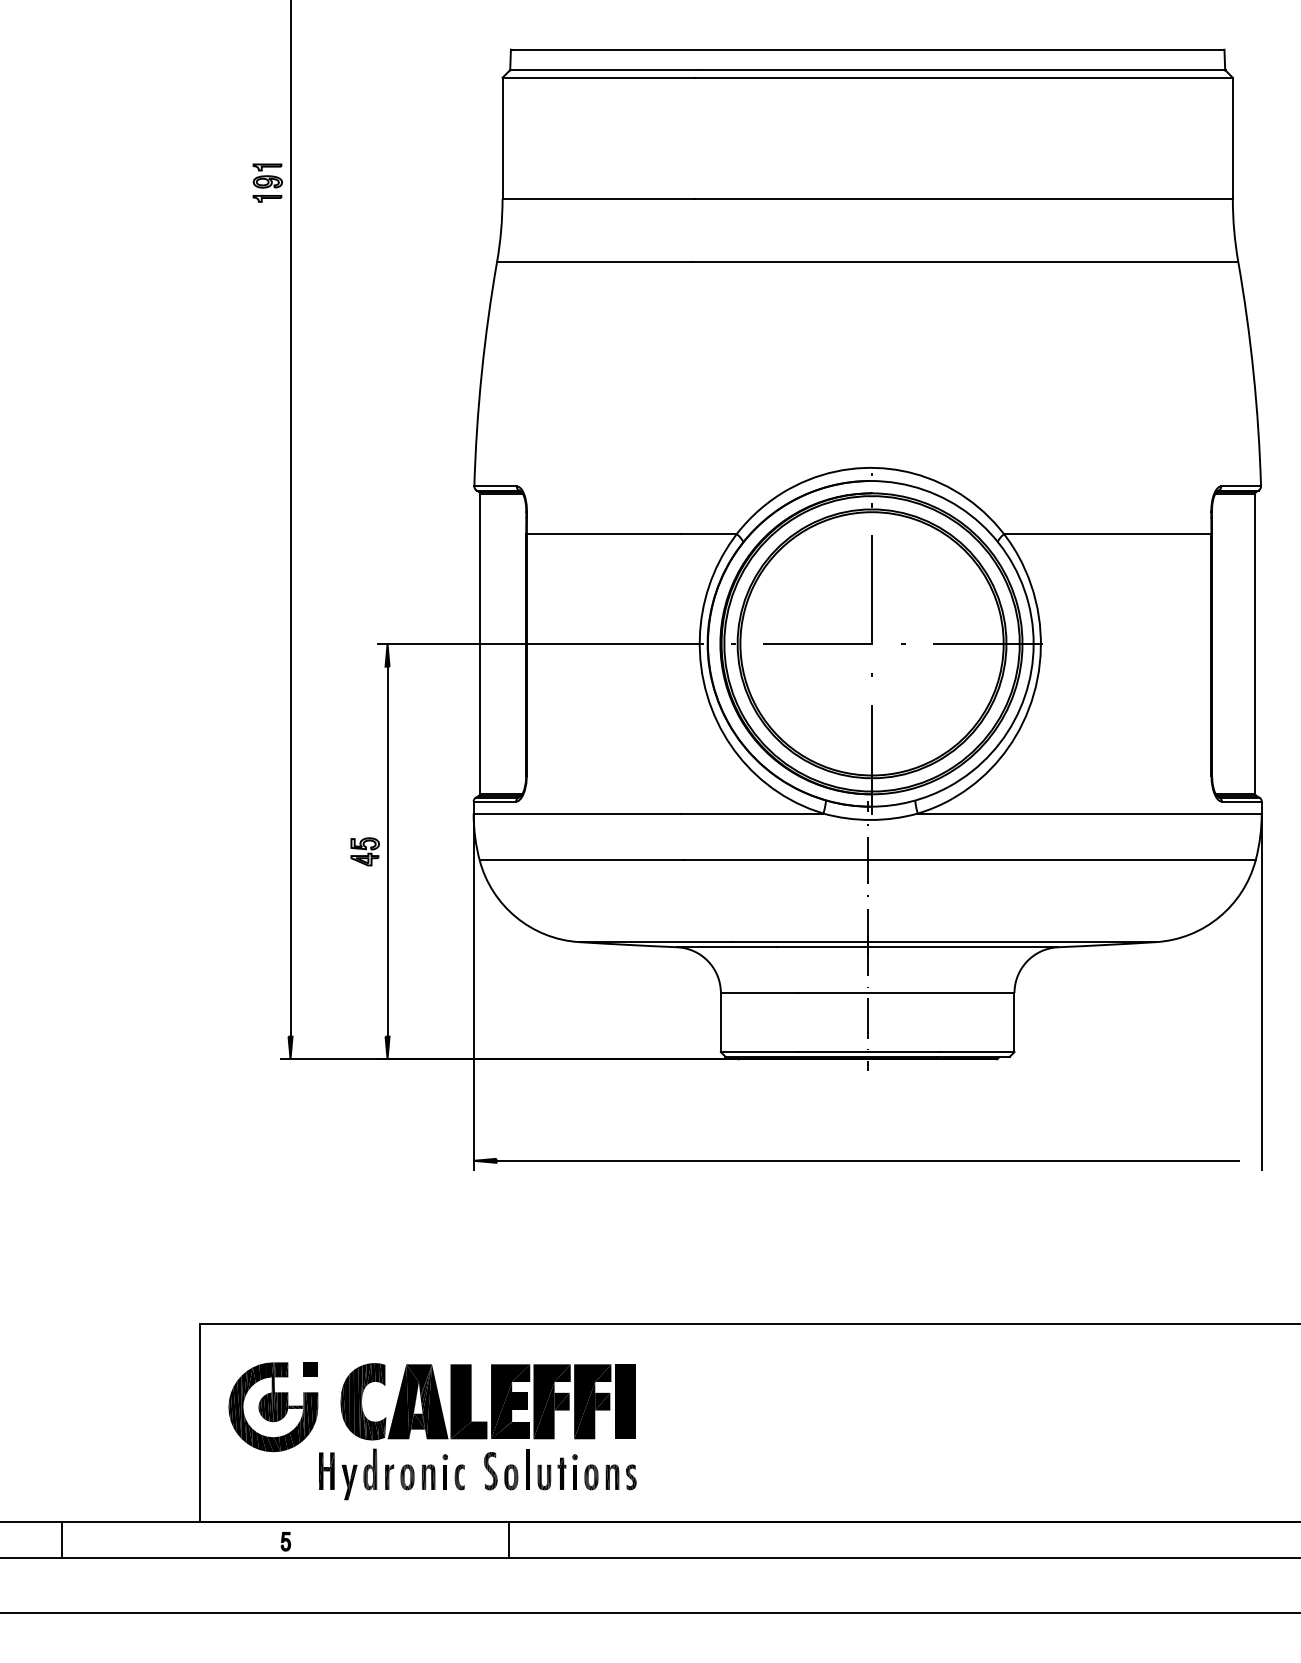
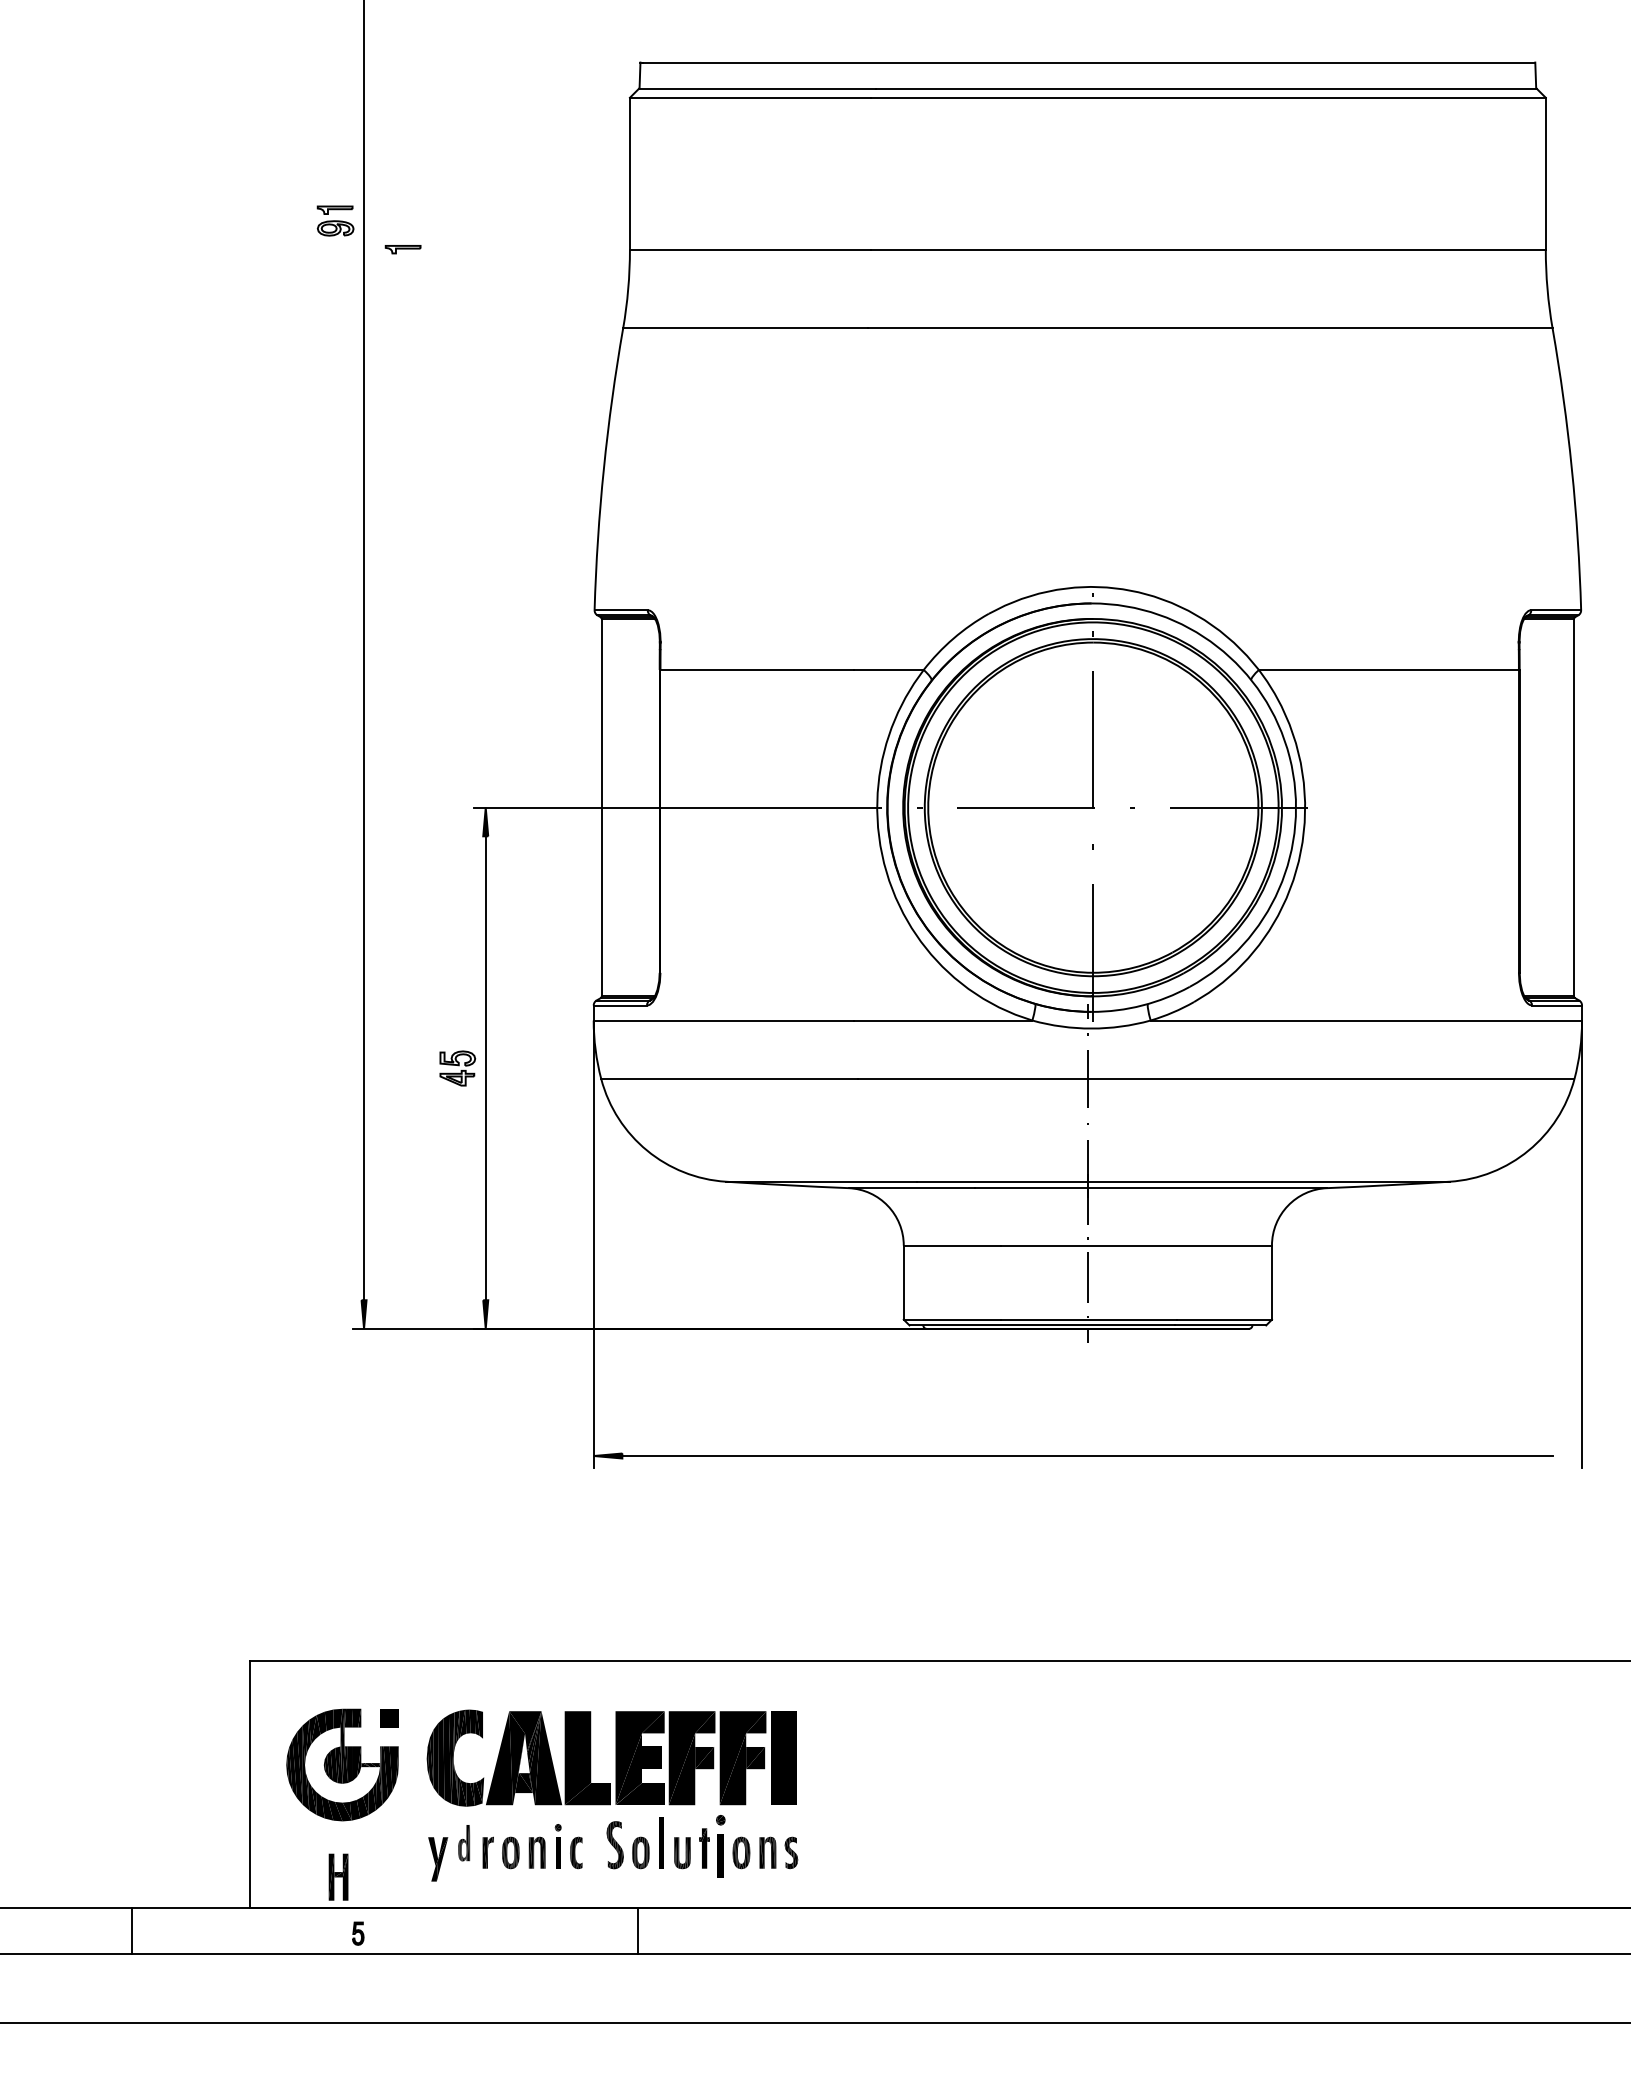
part: (266, 198) -> (402, 249), moved
part: (369, 1469) -> (463, 1843), size x0.7
part: (326, 1470) -> (338, 1876), moved
part: (574, 1472) -> (720, 1846), size x1.4
line: (62, 1539) -> (131, 1931), moved

